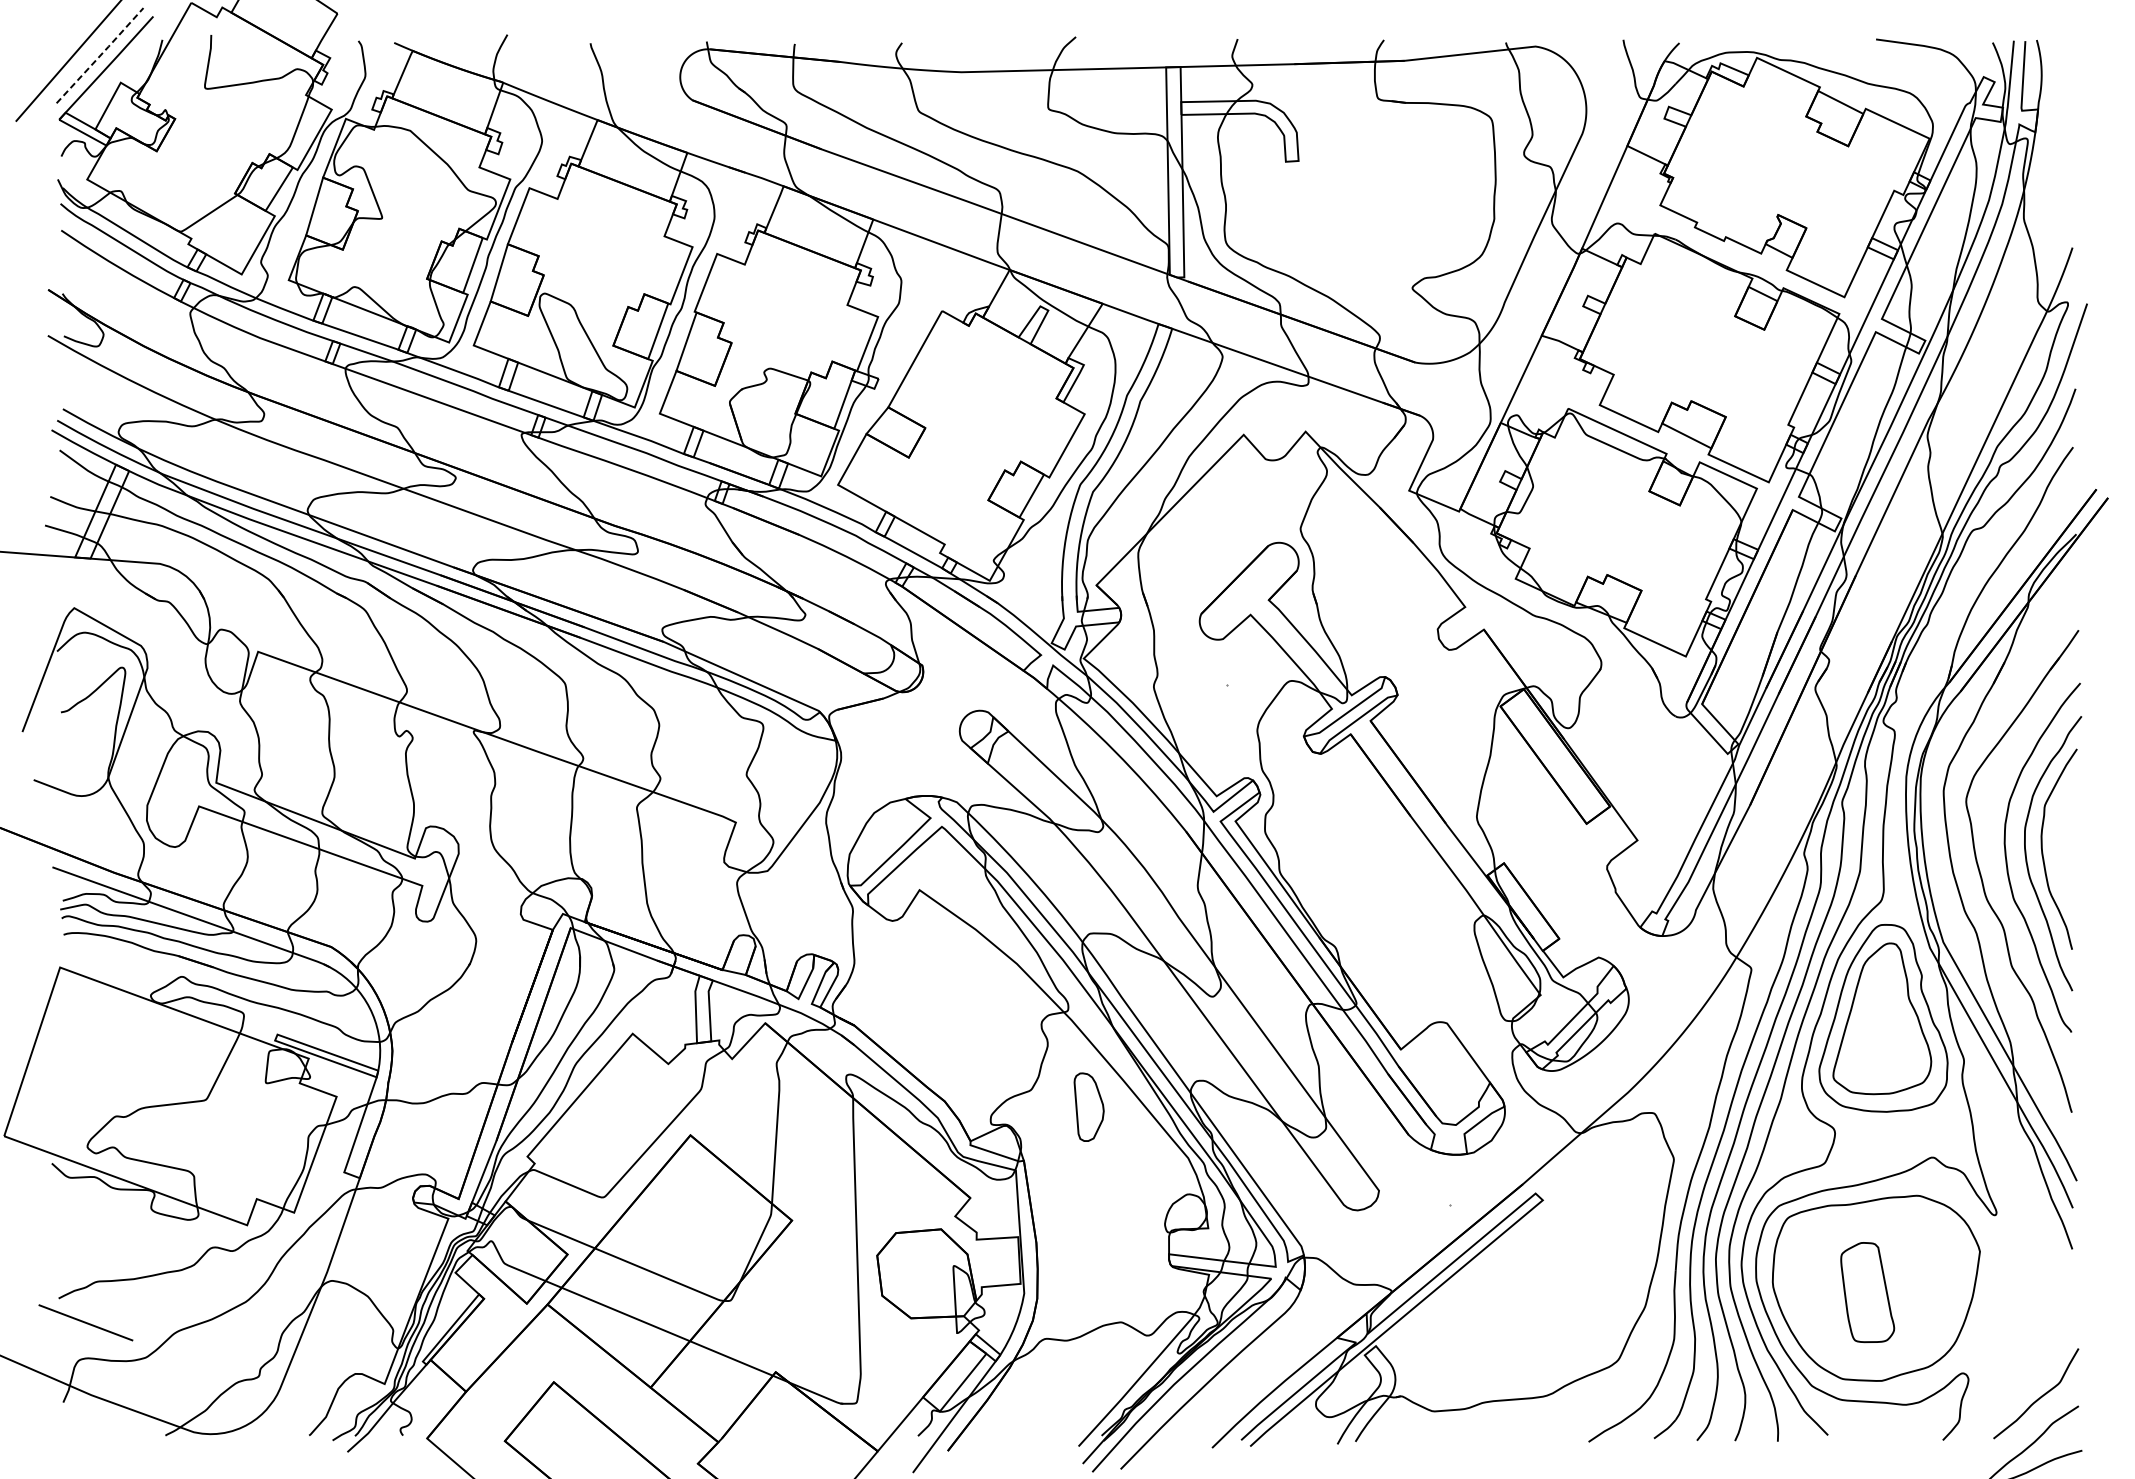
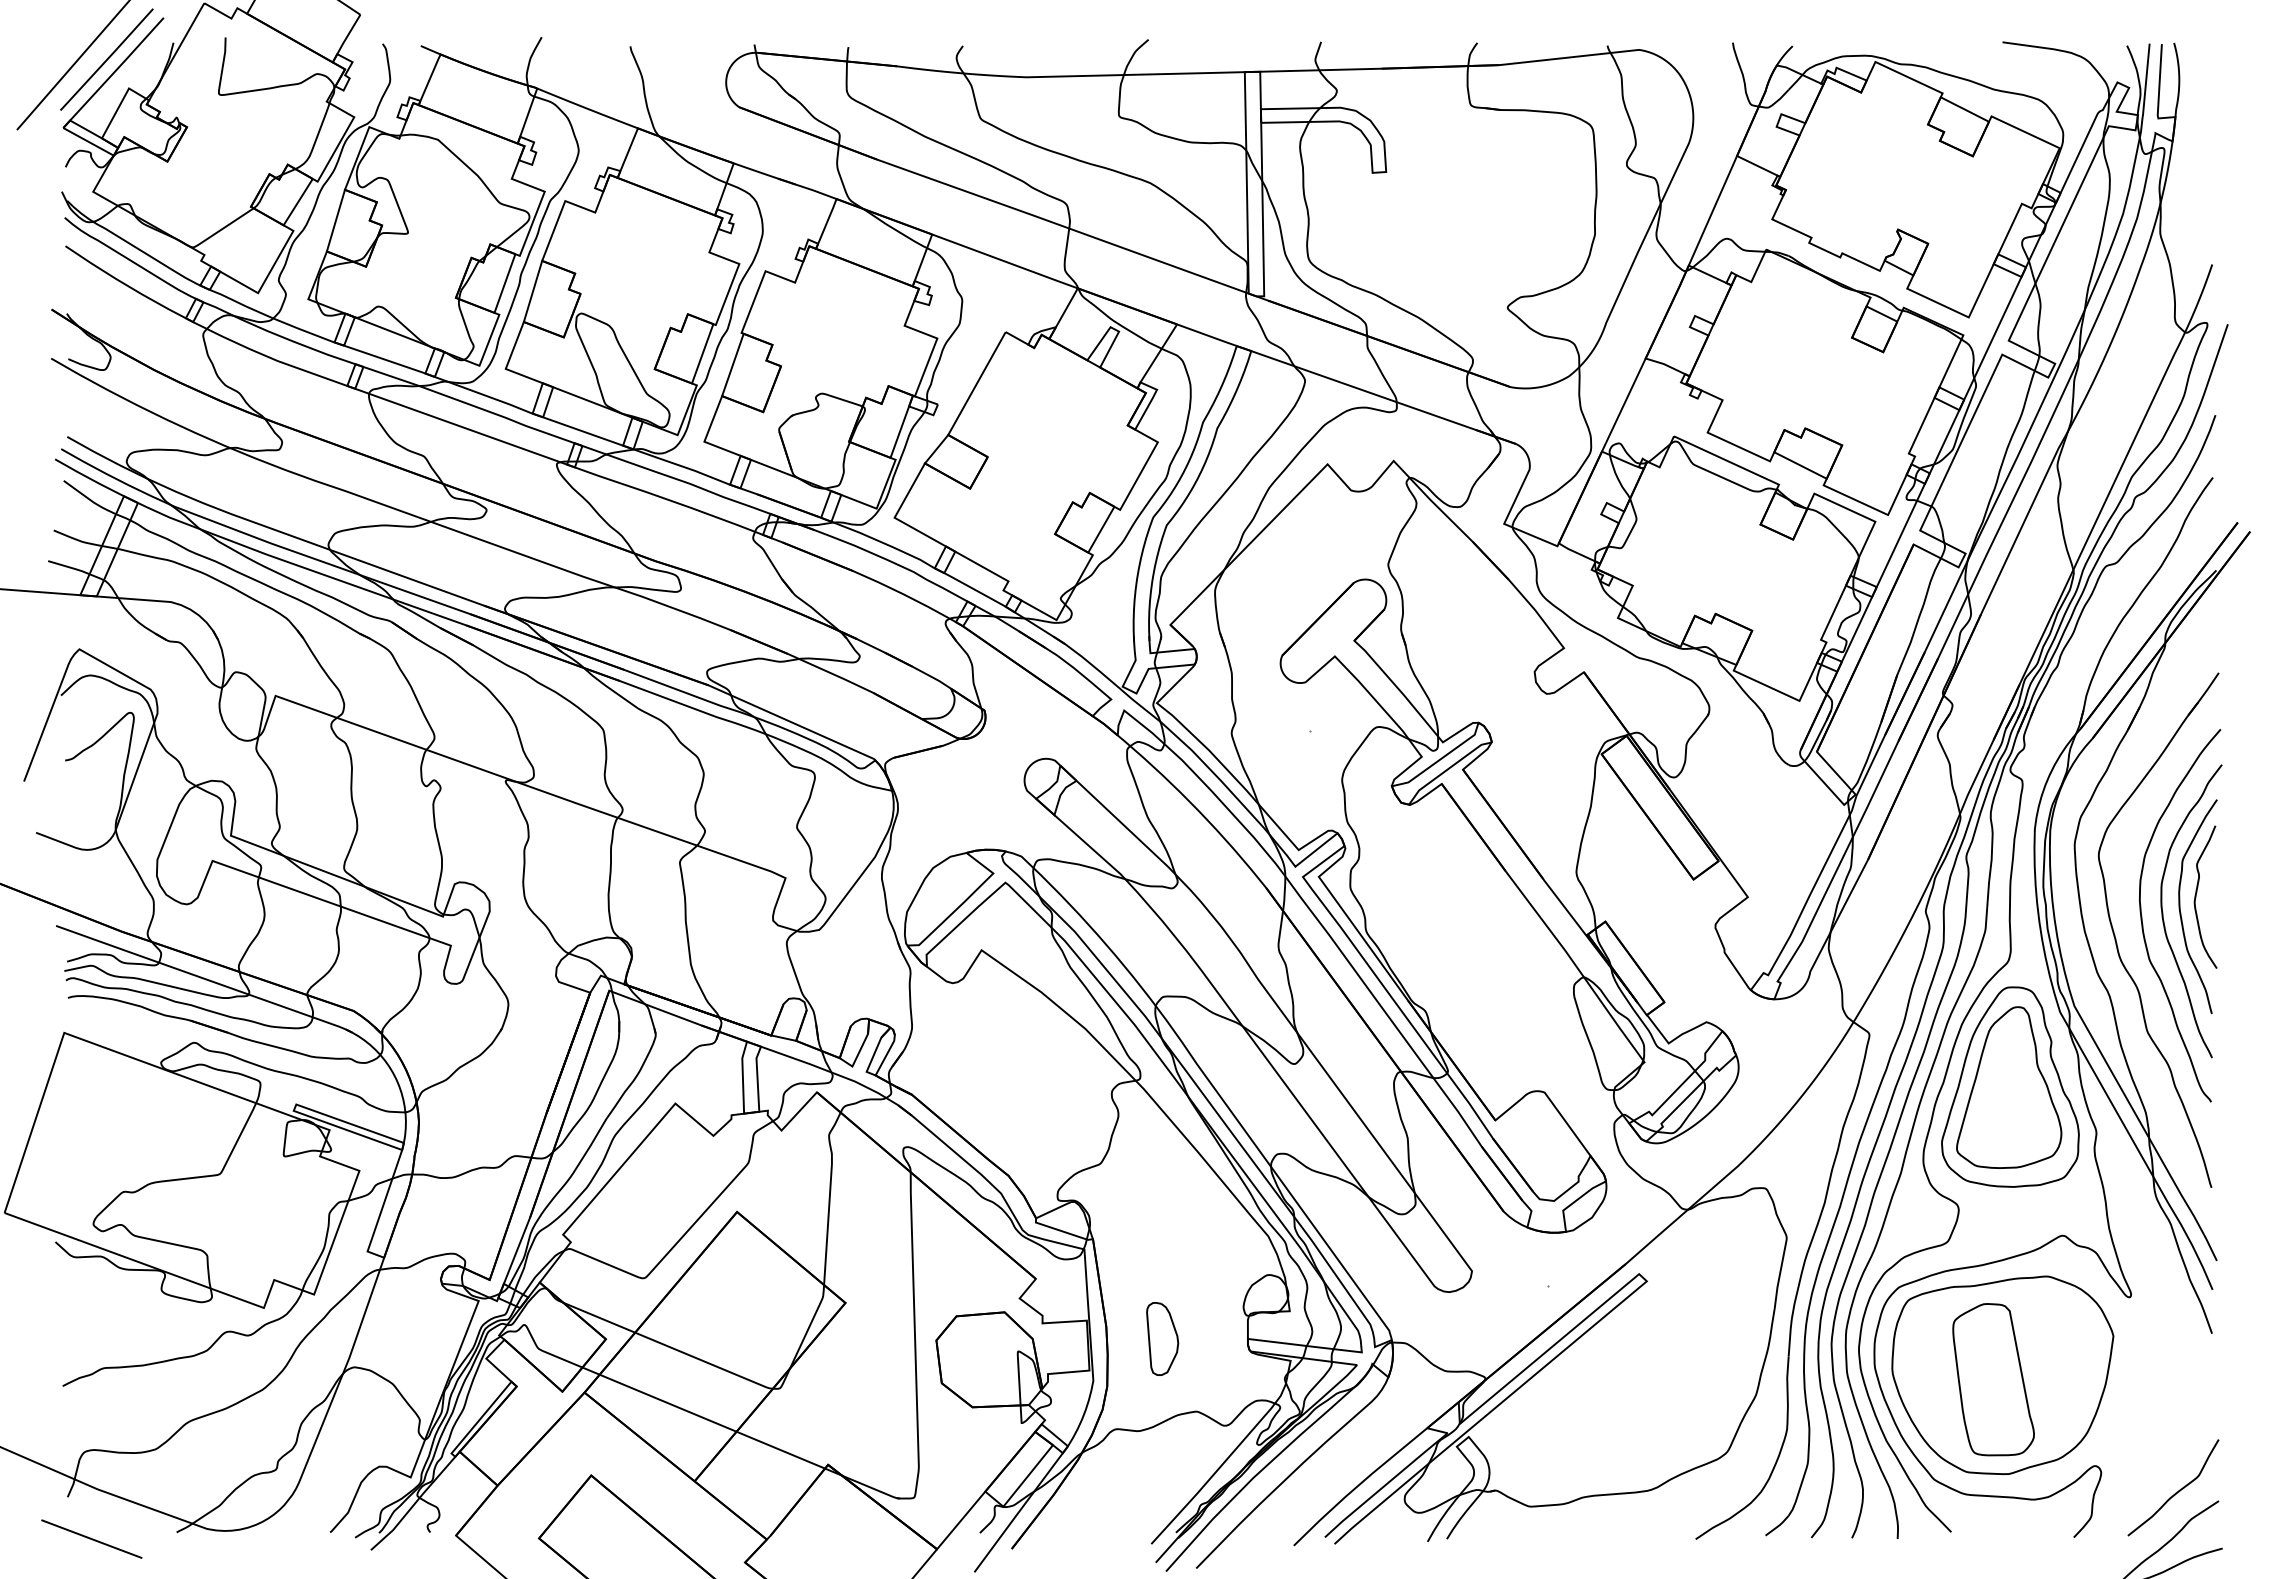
line: (100, 55) -> (107, 59), dashed -> solid
curve: (2058, 836) -> (2197, 892), added
part: (1089, 1106) -> (1162, 1338), moved
part: (1867, 1292) -> (1993, 1379), size x1.43
line: (85, 1322) -> (91, 1538), moved

